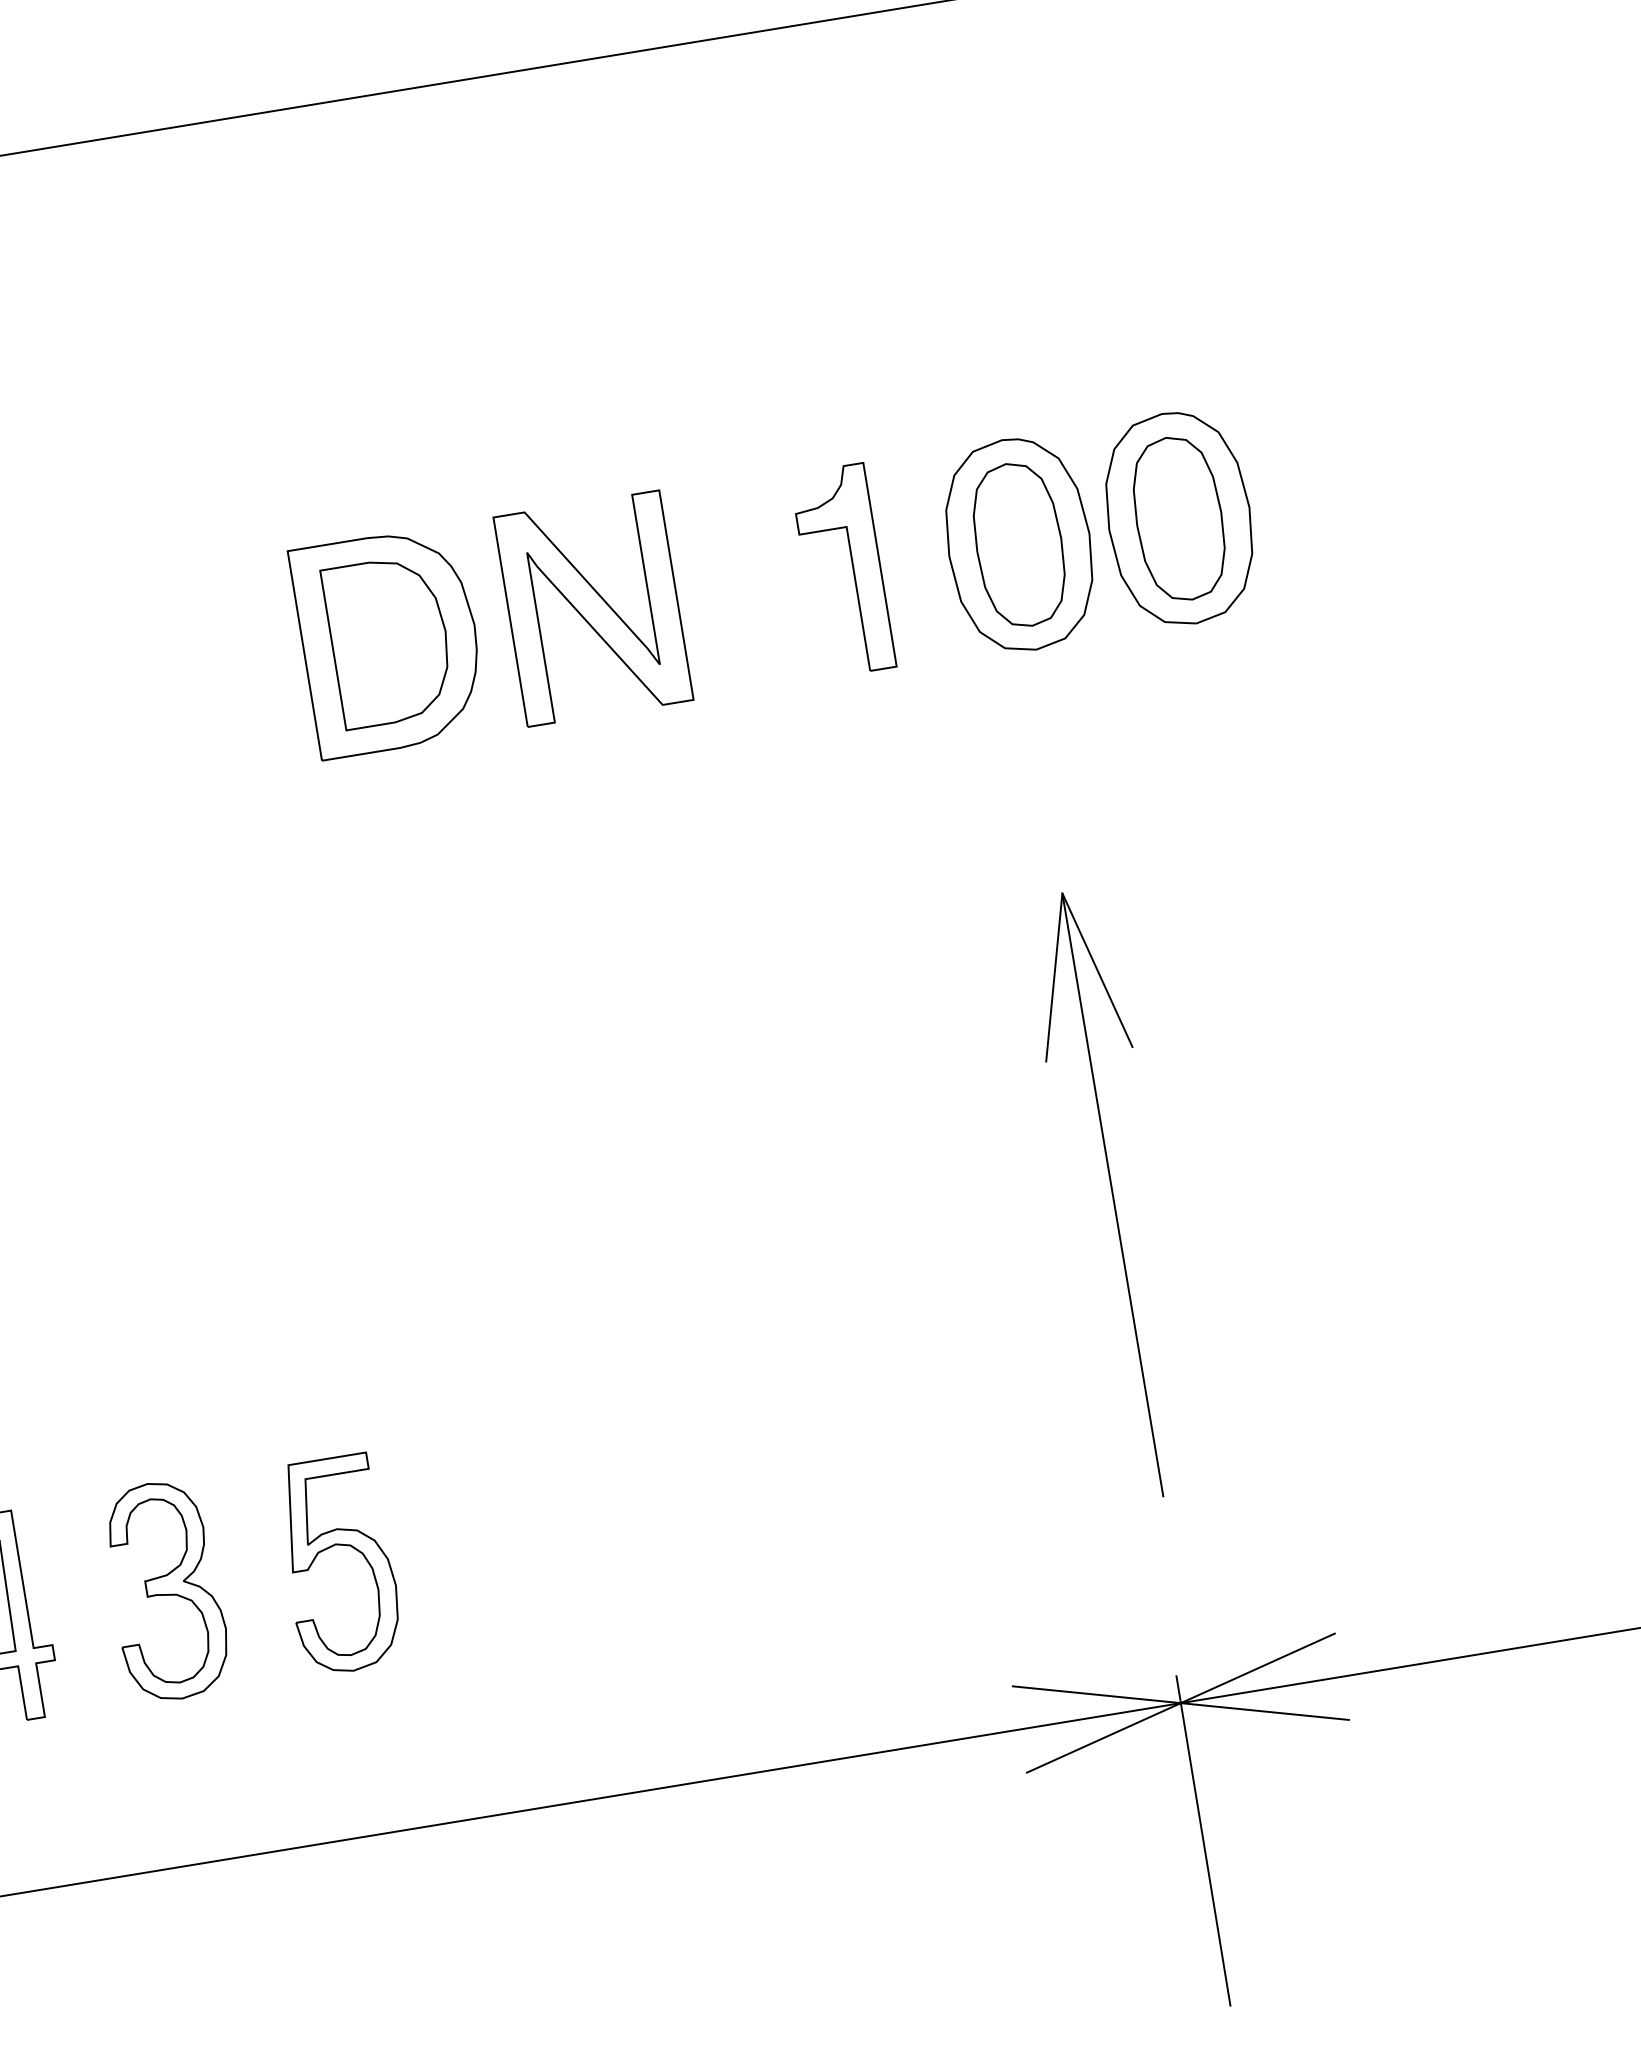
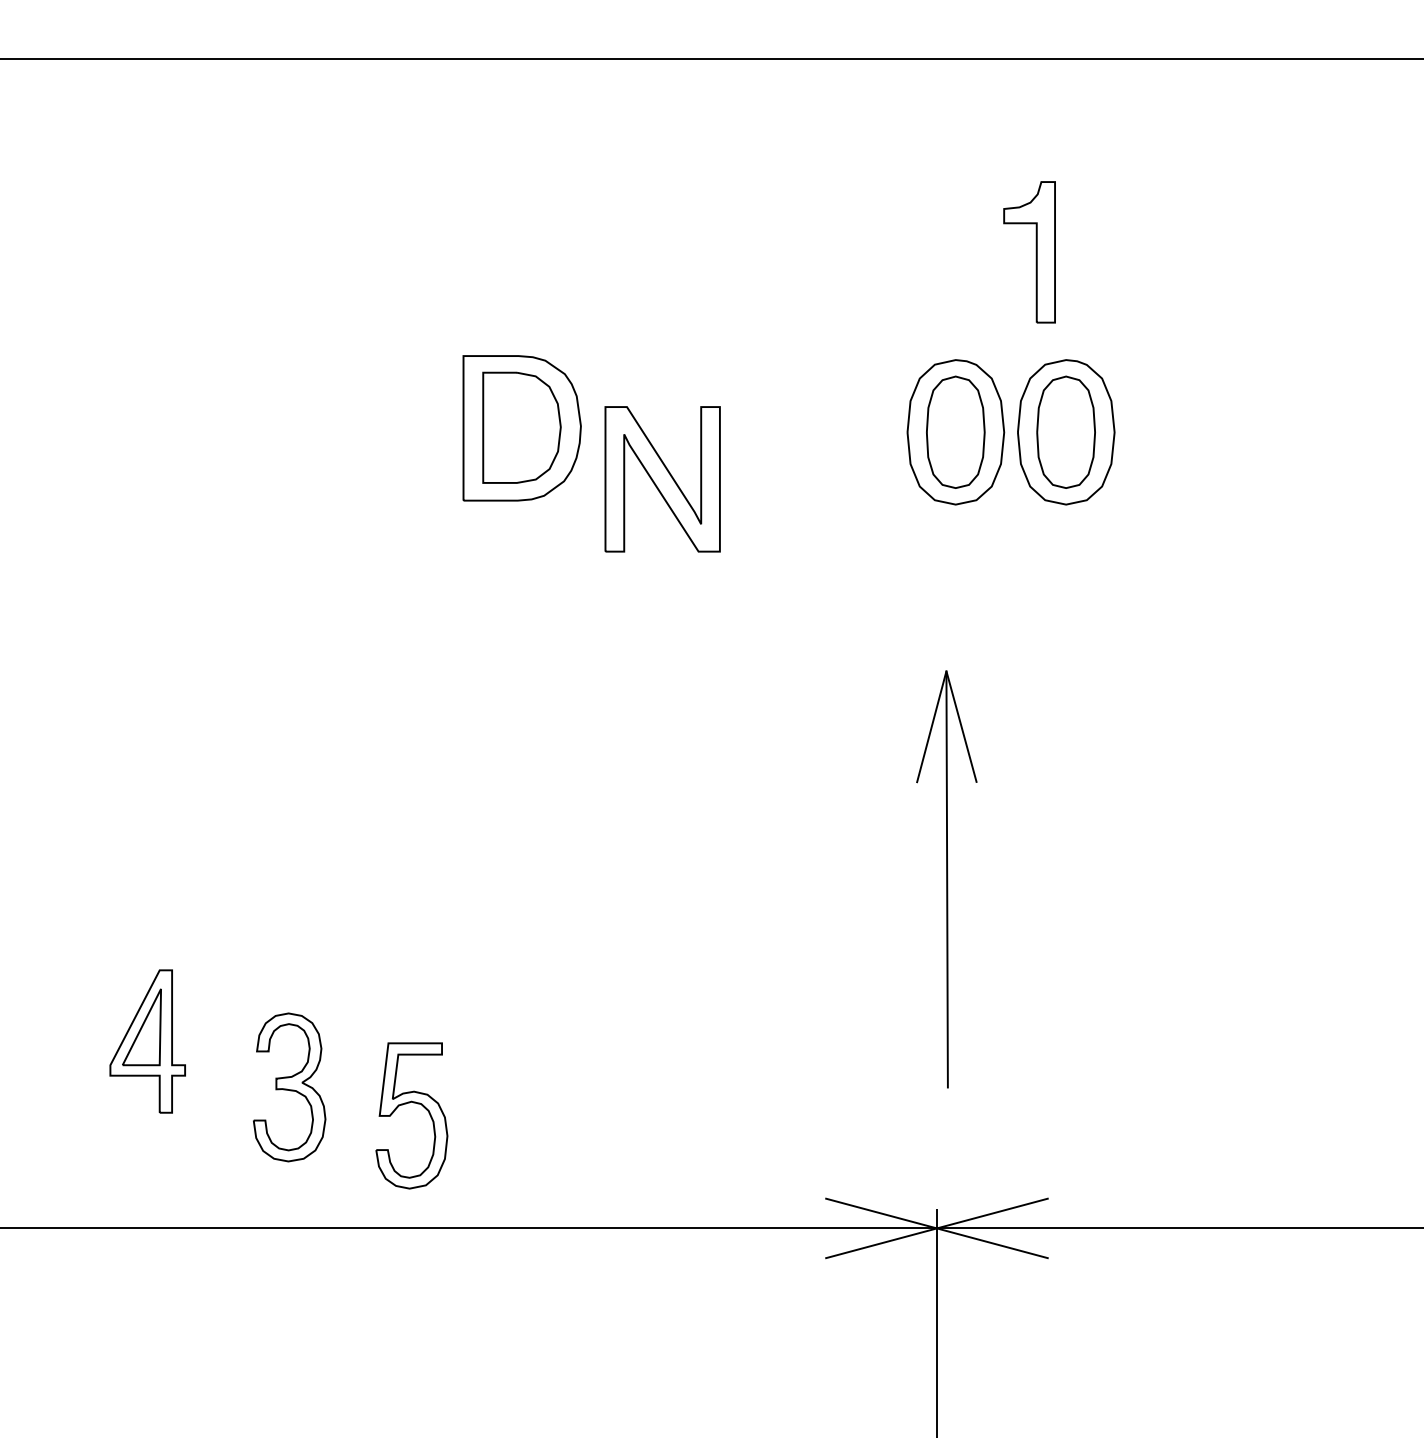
part: (843, 571) -> (1029, 252), moved
part: (593, 608) -> (662, 479), moved
part: (329, 1549) -> (406, 1104), moved
part: (166, 1591) -> (289, 1087), moved

